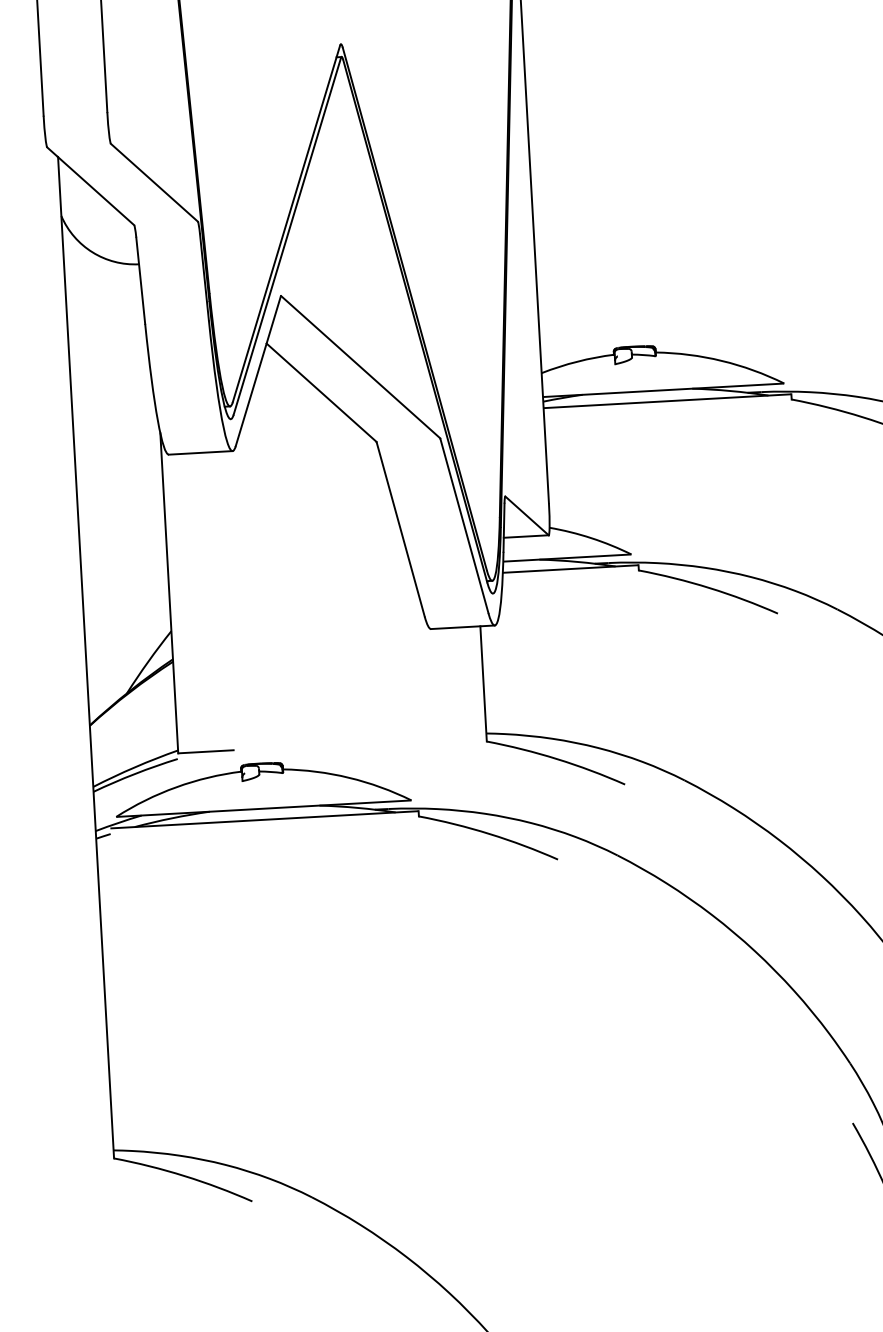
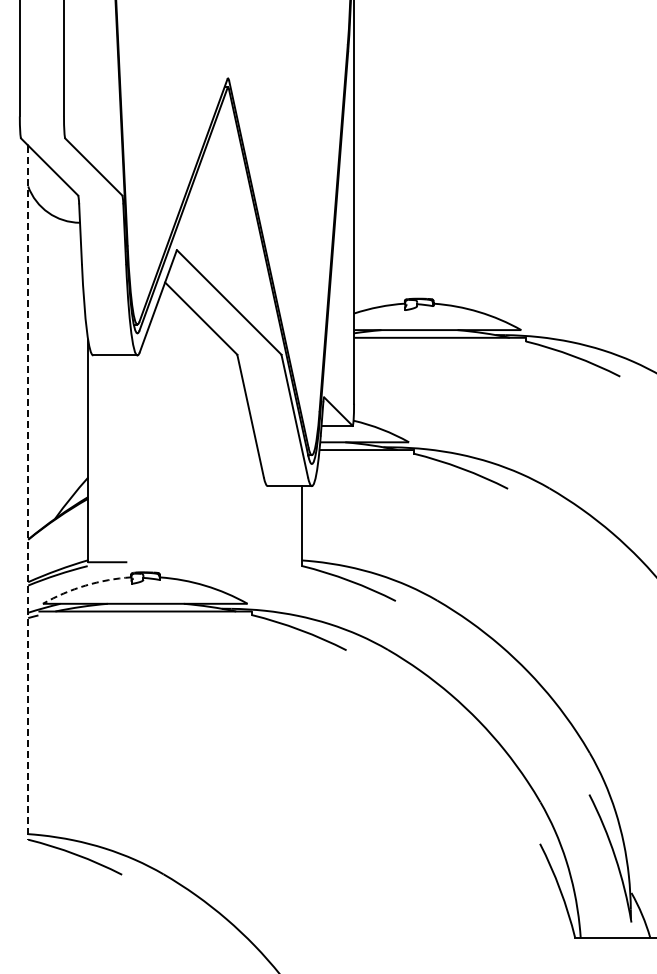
line: (86, 658) -> (28, 493), solid -> dashed
arc: (176, 787) -> (85, 585), solid -> dashed

